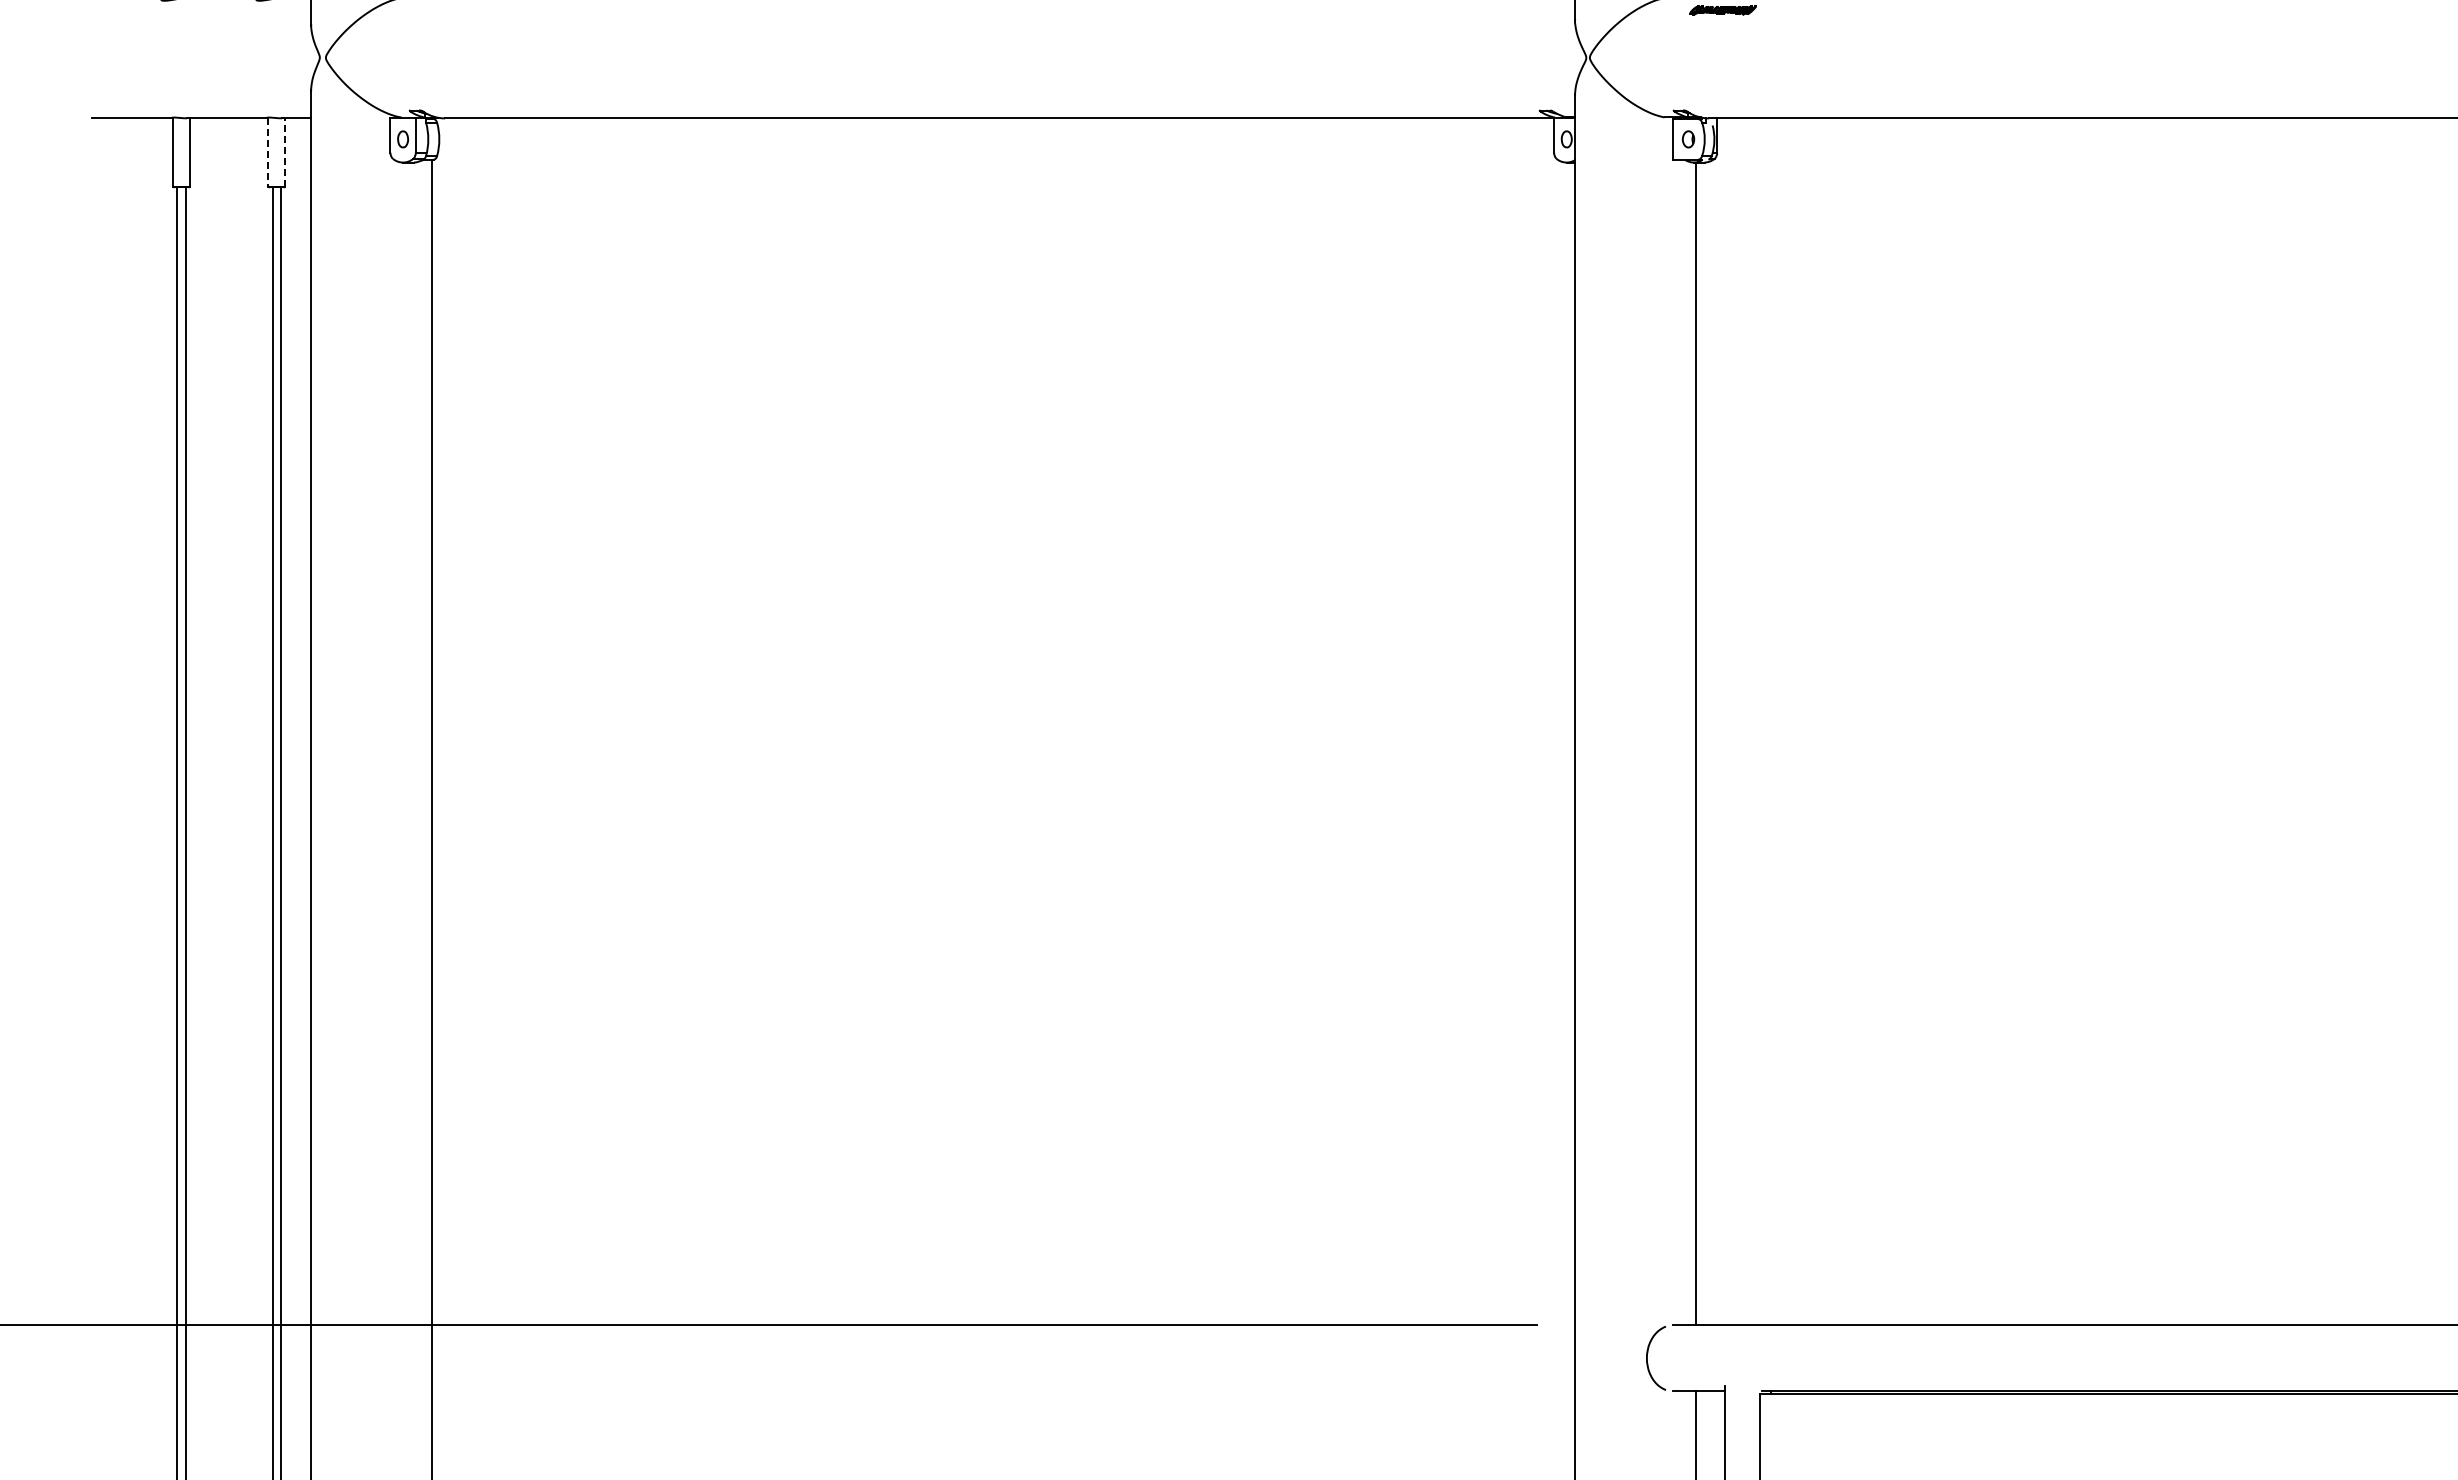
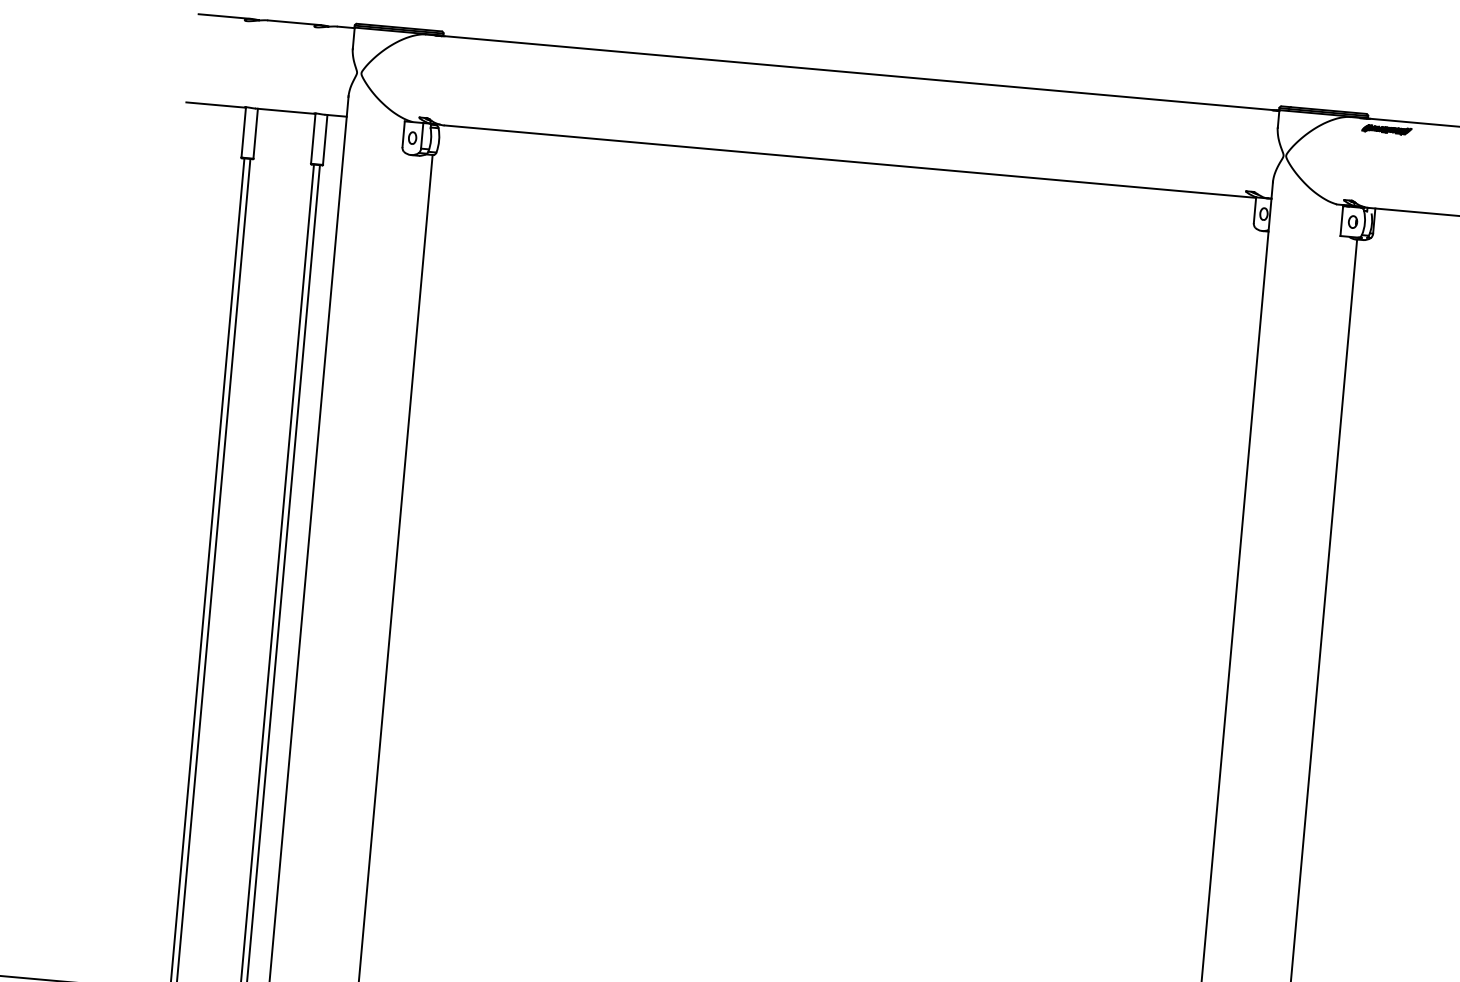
line: (284, 151) -> (325, 139), dashed -> solid
line: (268, 152) -> (313, 138), dashed -> solid

